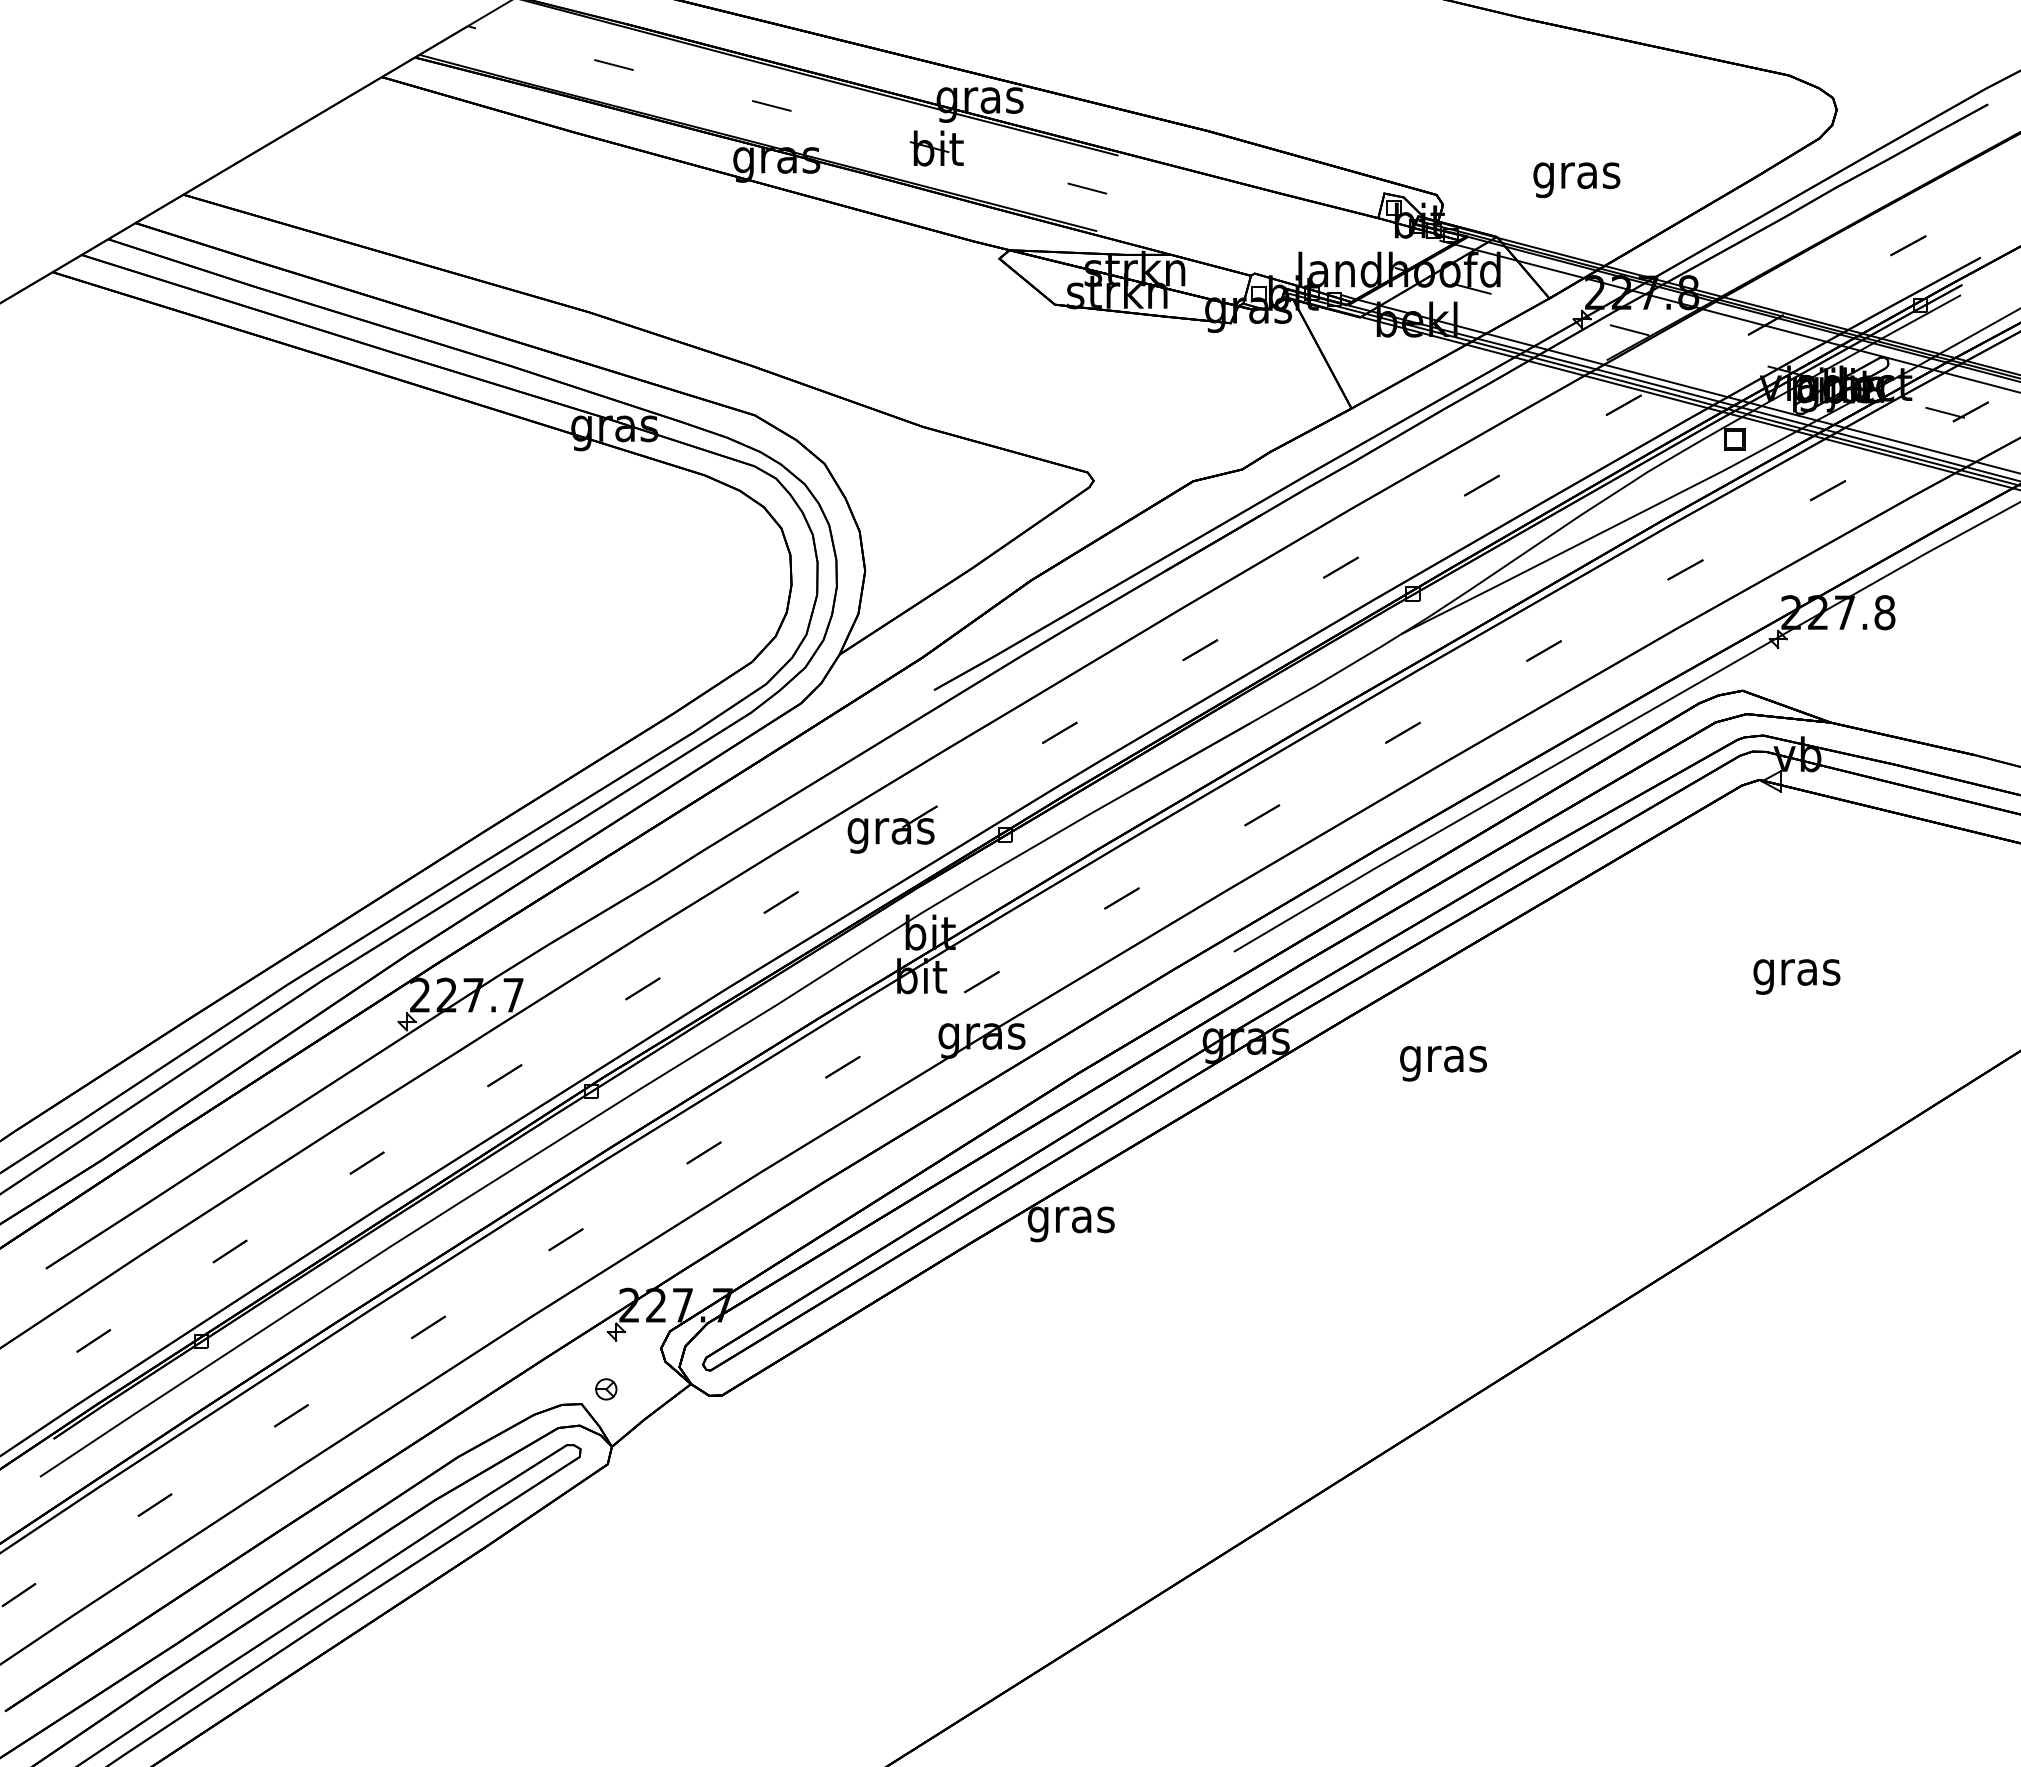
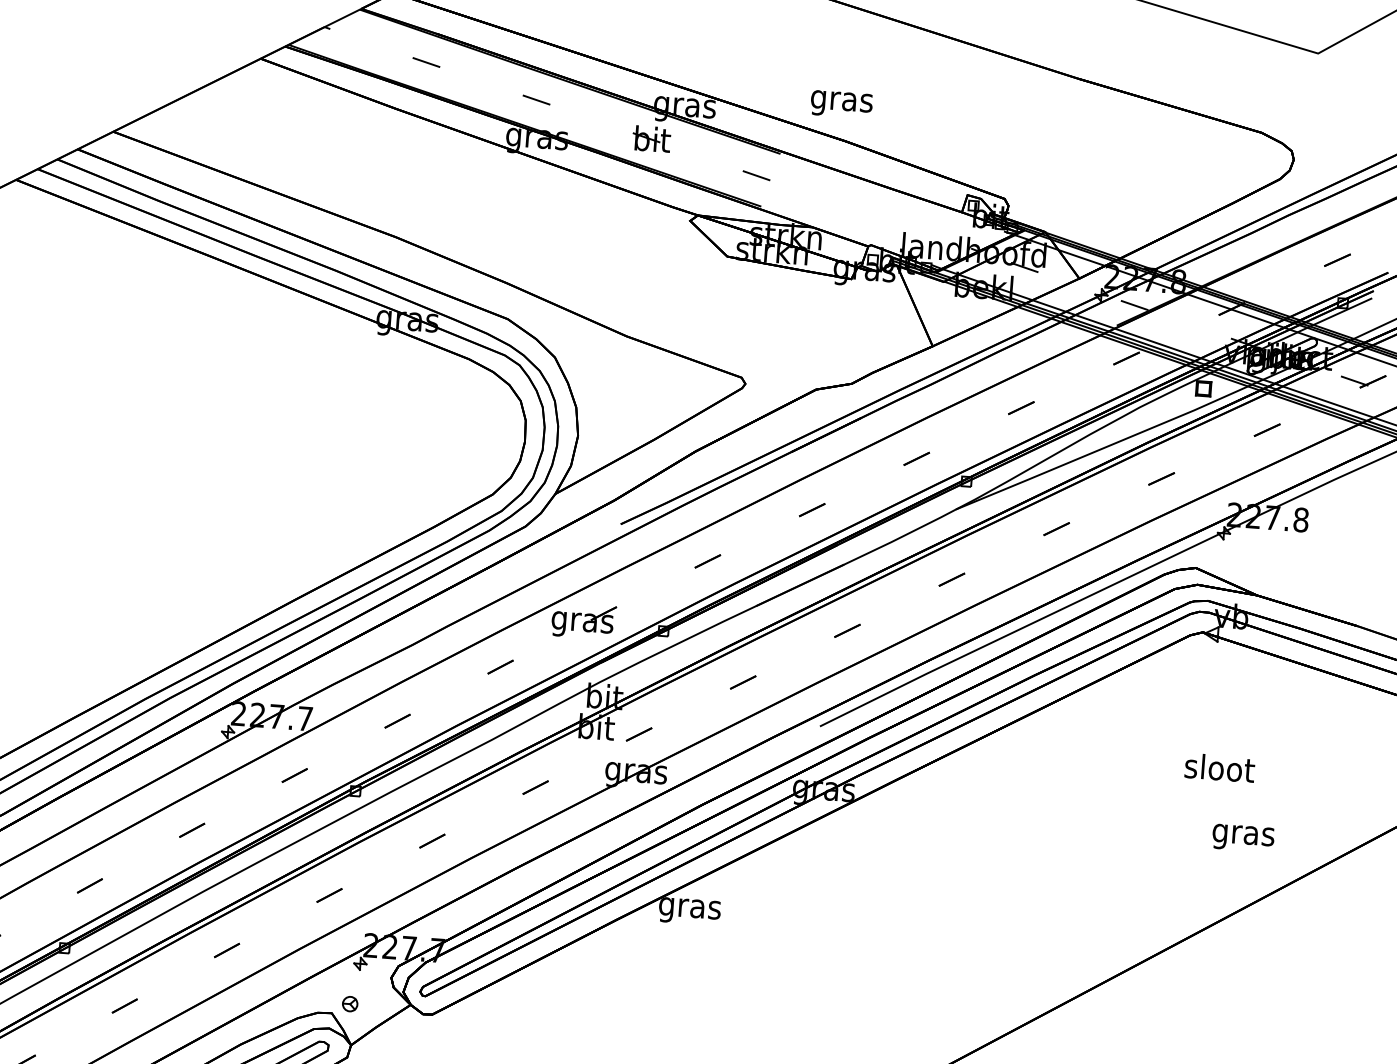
text: (1576, 180) -> (841, 104), moved
text: (1797, 971) -> (1219, 770), gras -> sloot
text: (1443, 1063) -> (1243, 838), moved

